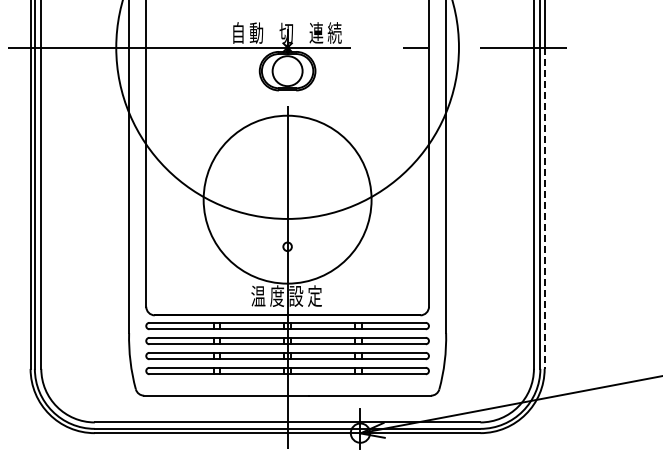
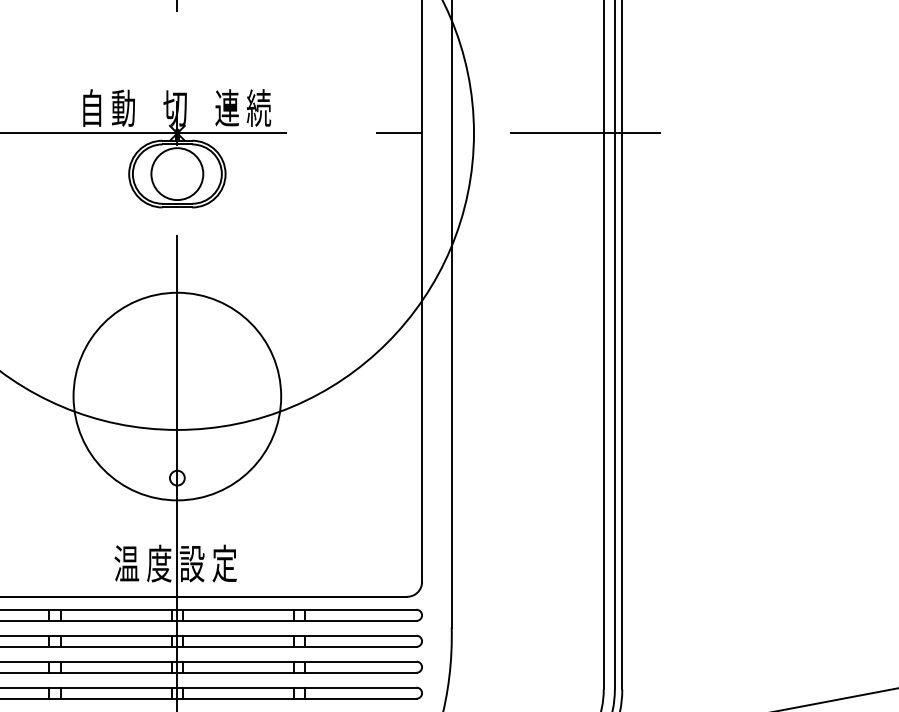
circle: (287, 199) -> (177, 396), size x0.71
line: (544, 208) -> (622, 411), dashed -> solid

